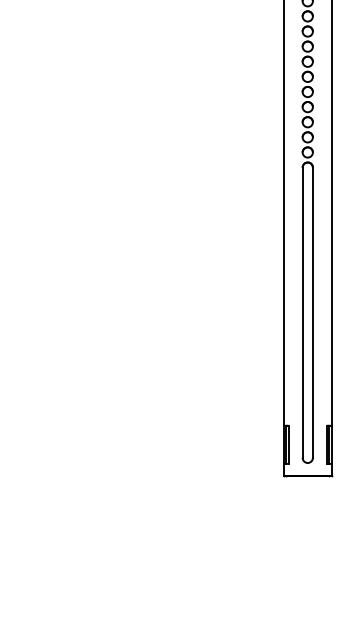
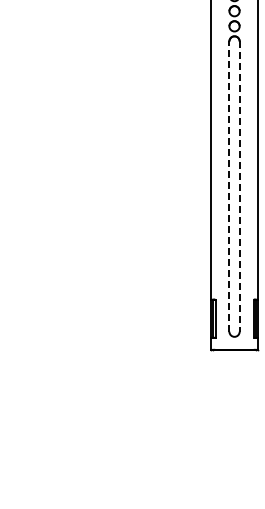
line: (302, 312) -> (229, 186), solid -> dashed
line: (312, 313) -> (239, 187), solid -> dashed

